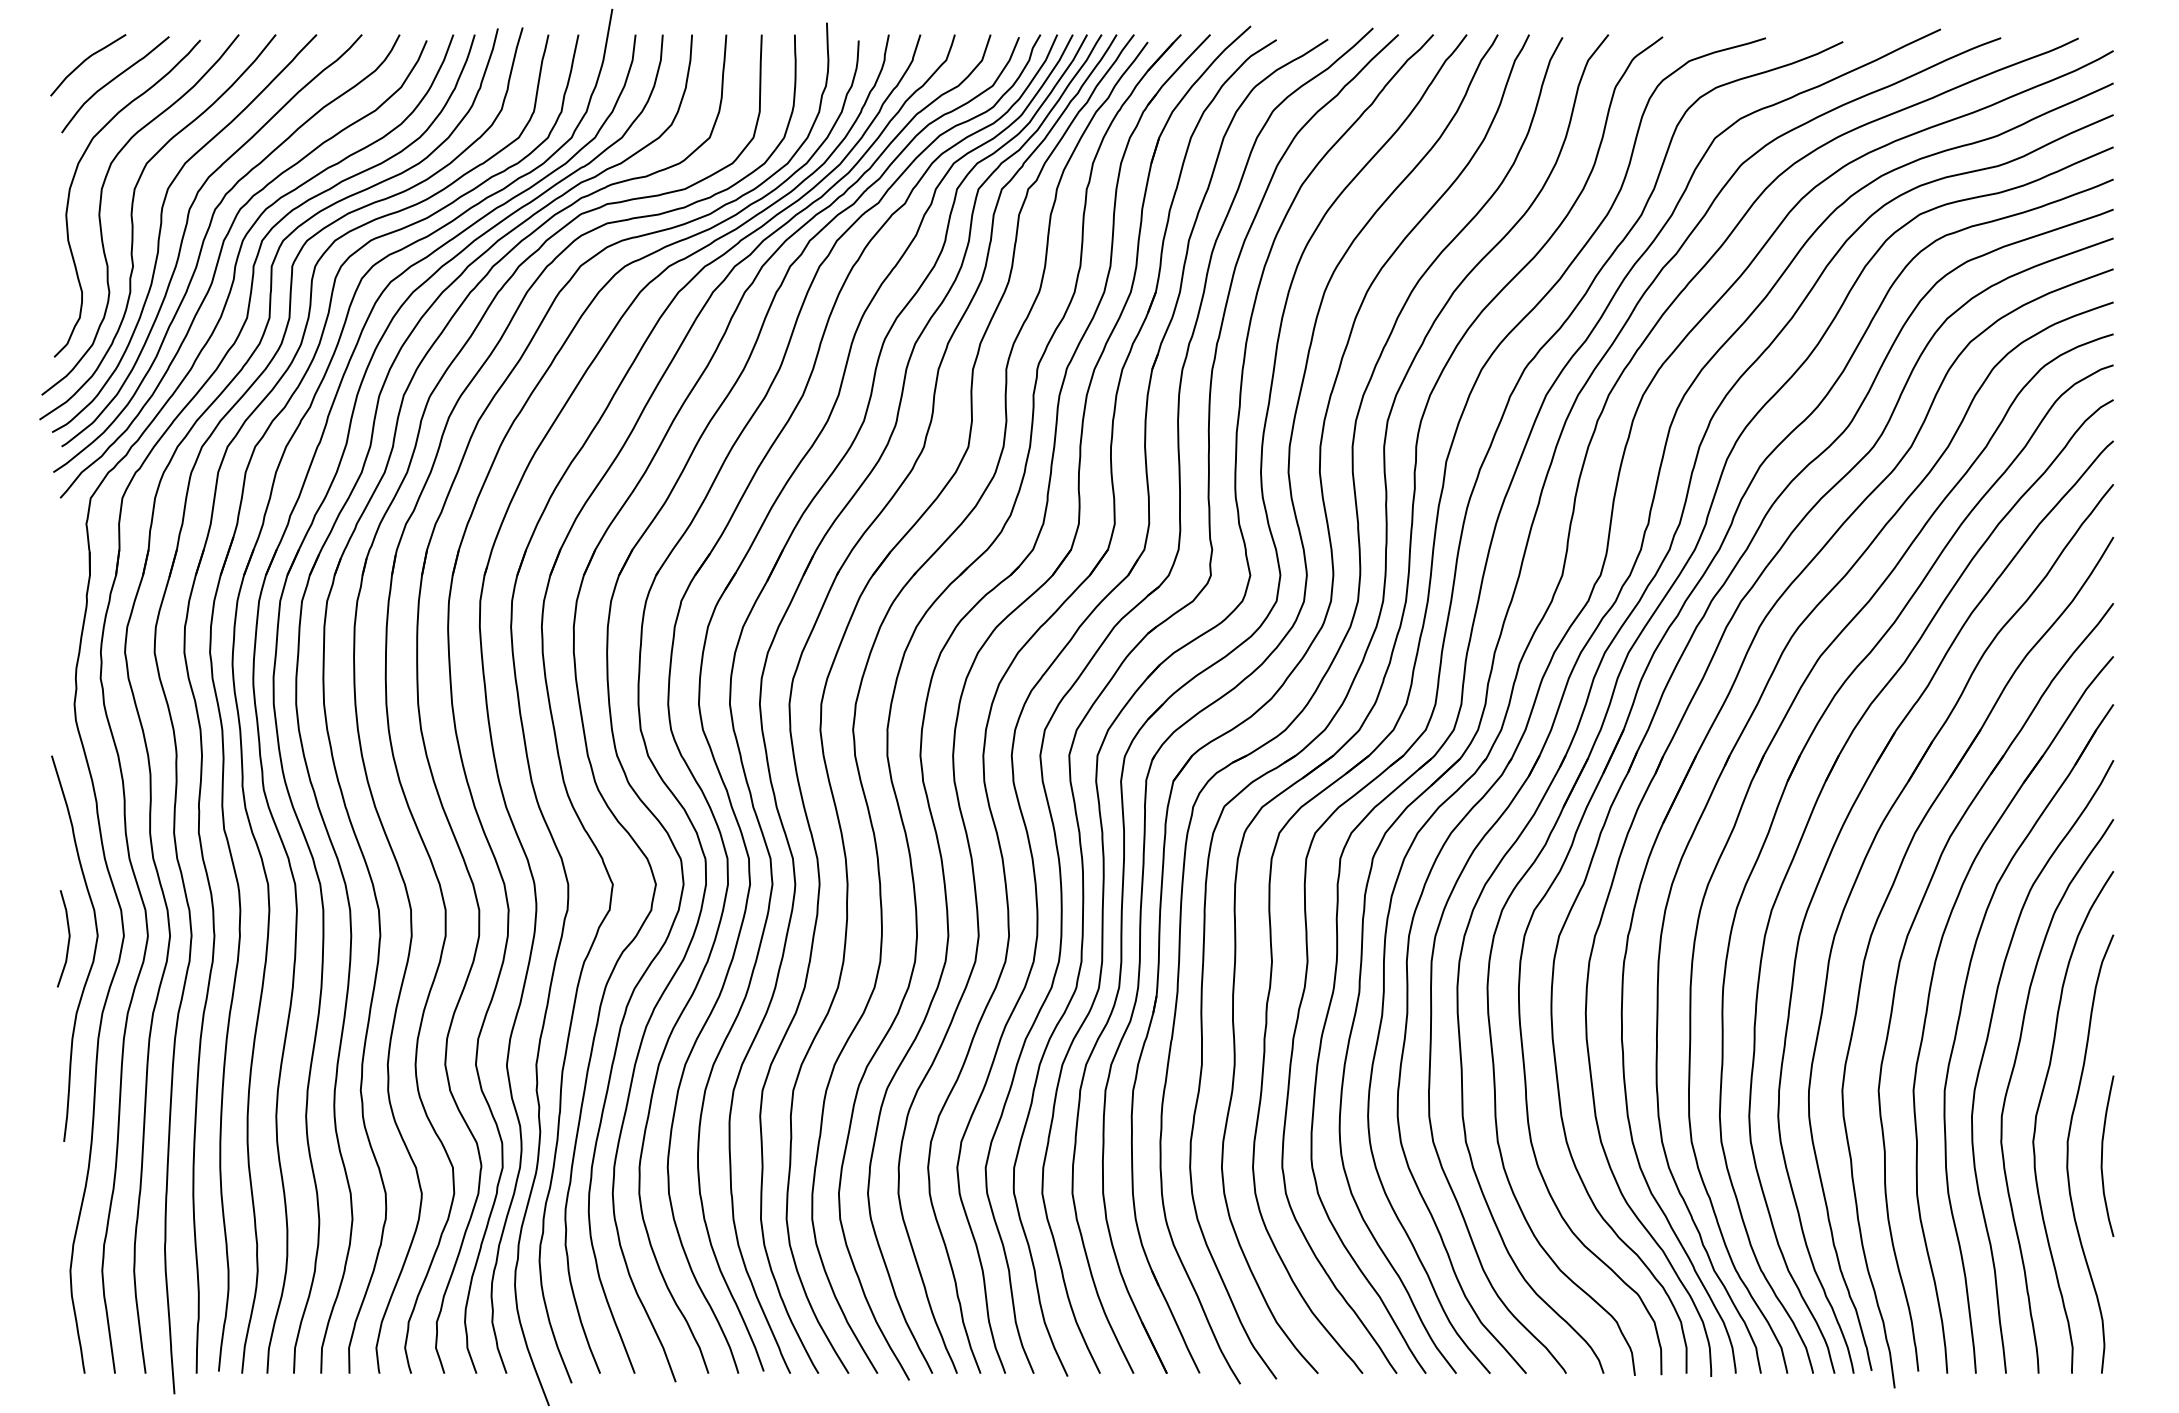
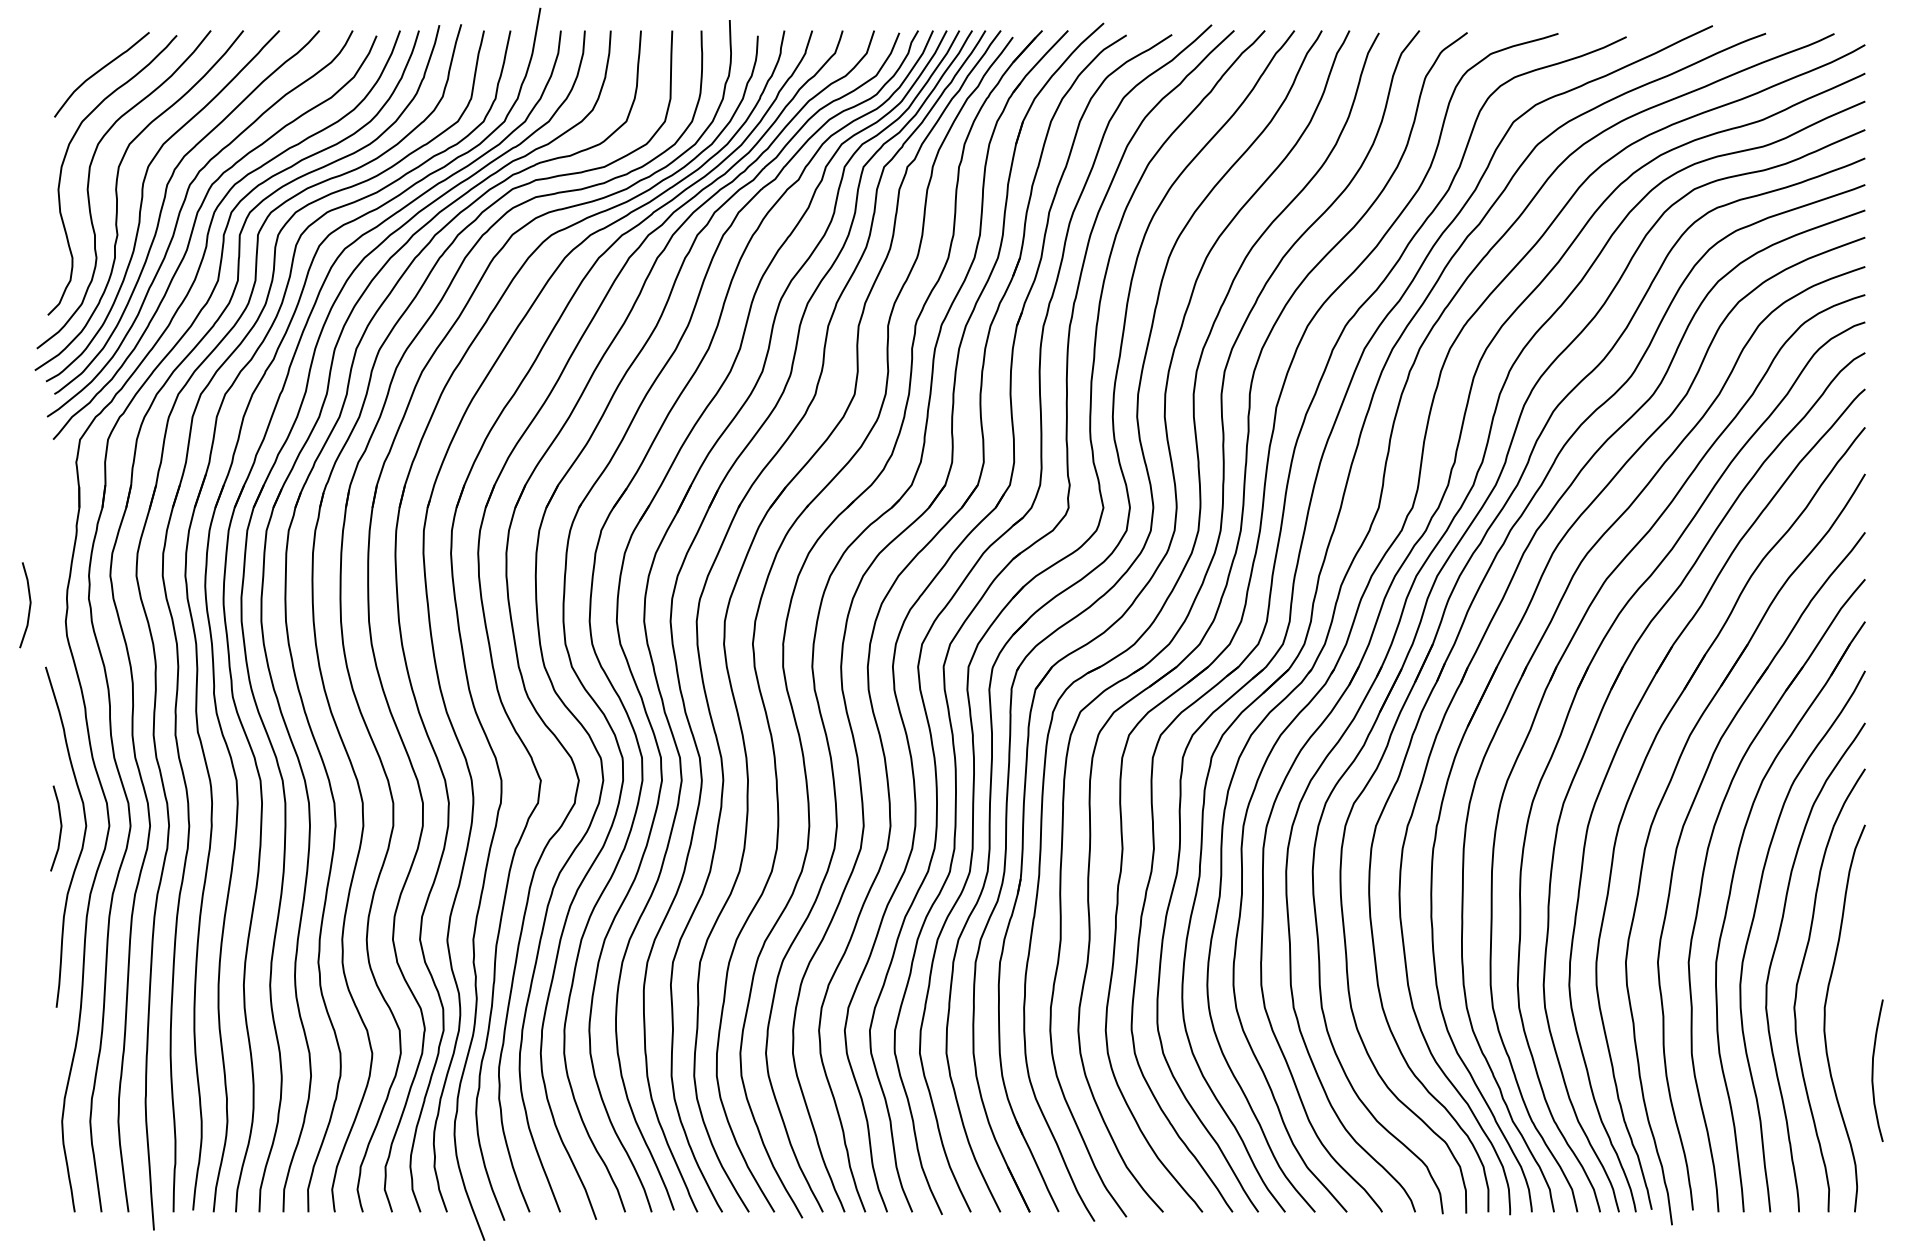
curve: (85, 61) -> (75, 54), removed
line: (33, 685) -> (29, 604), added
curve: (2102, 1155) -> (1873, 1070), moved

